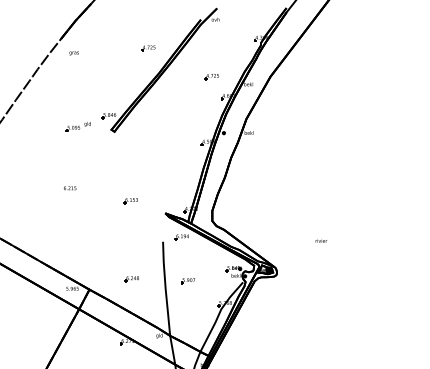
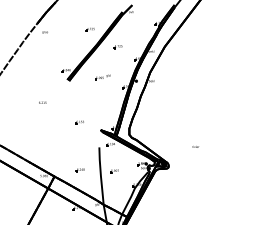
part: (210, 77) -> (117, 47), moved
part: (77, 127) -> (102, 77), moved
text: (69, 187) -> (42, 102), moved

